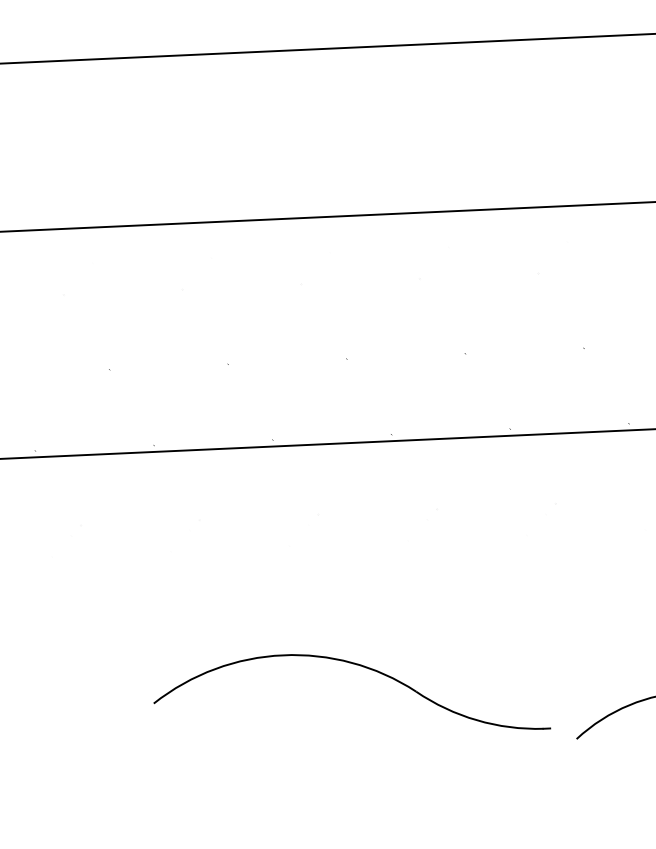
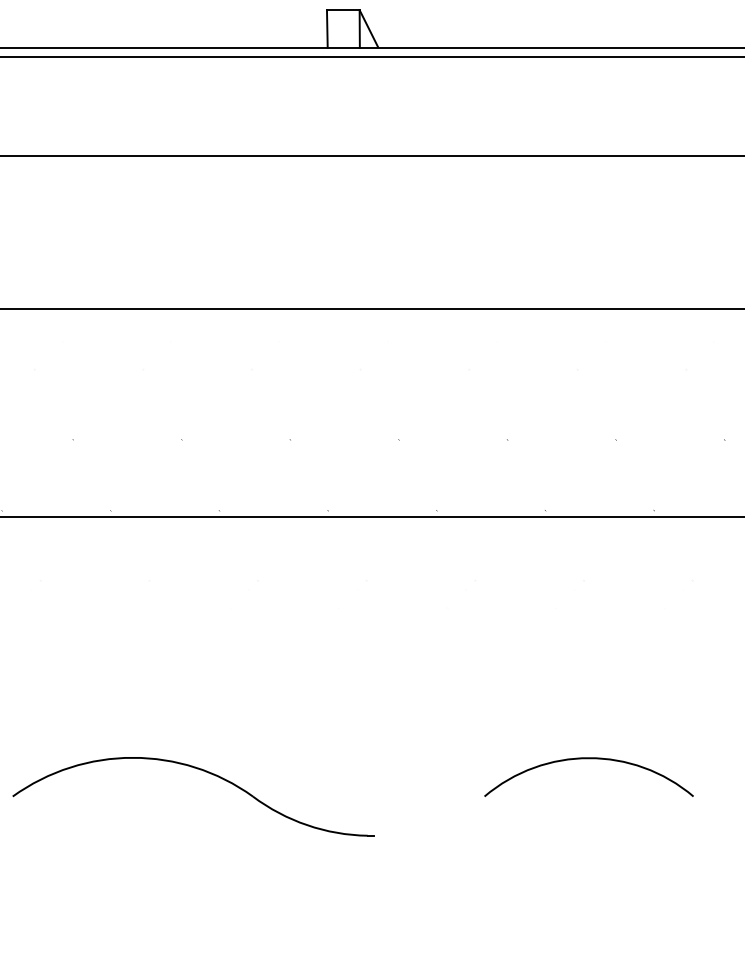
part: (363, 667) -> (205, 772), moved

